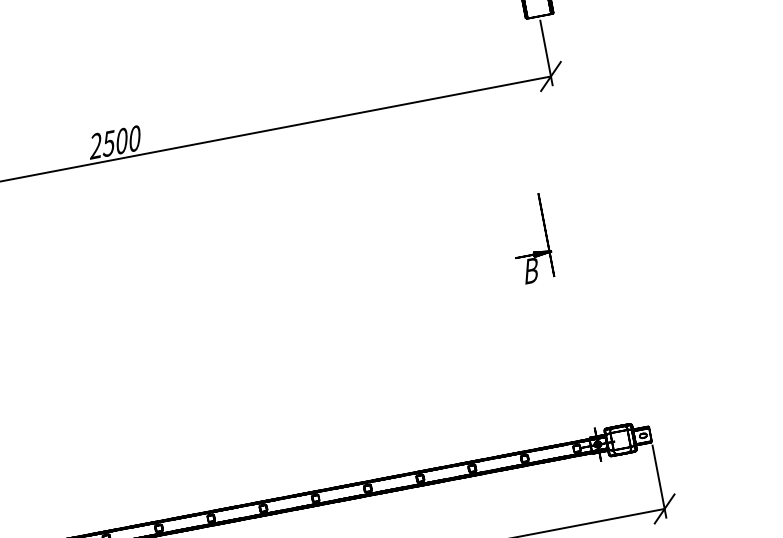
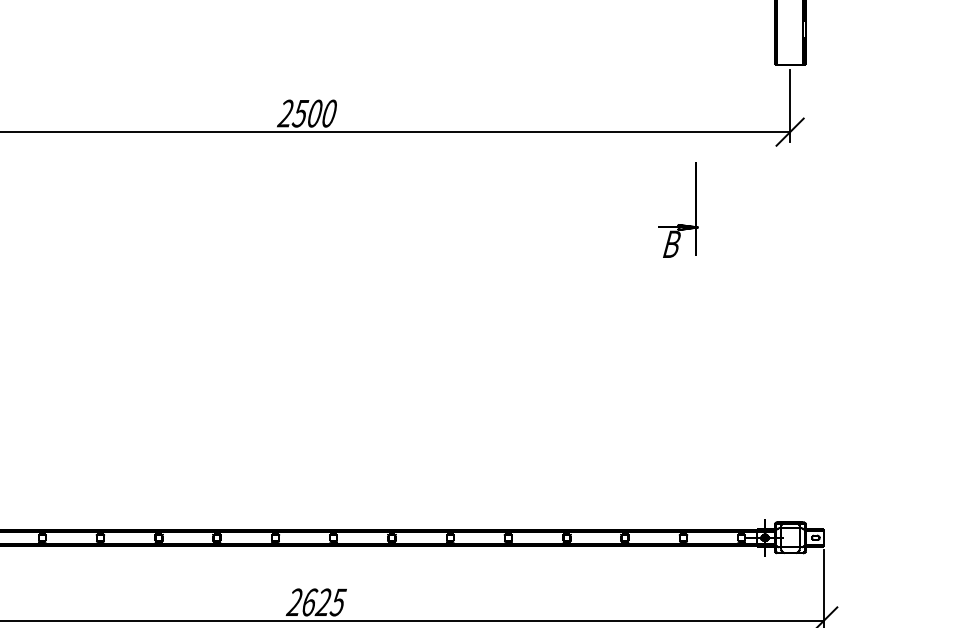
part: (533, 252) -> (678, 224), moved

